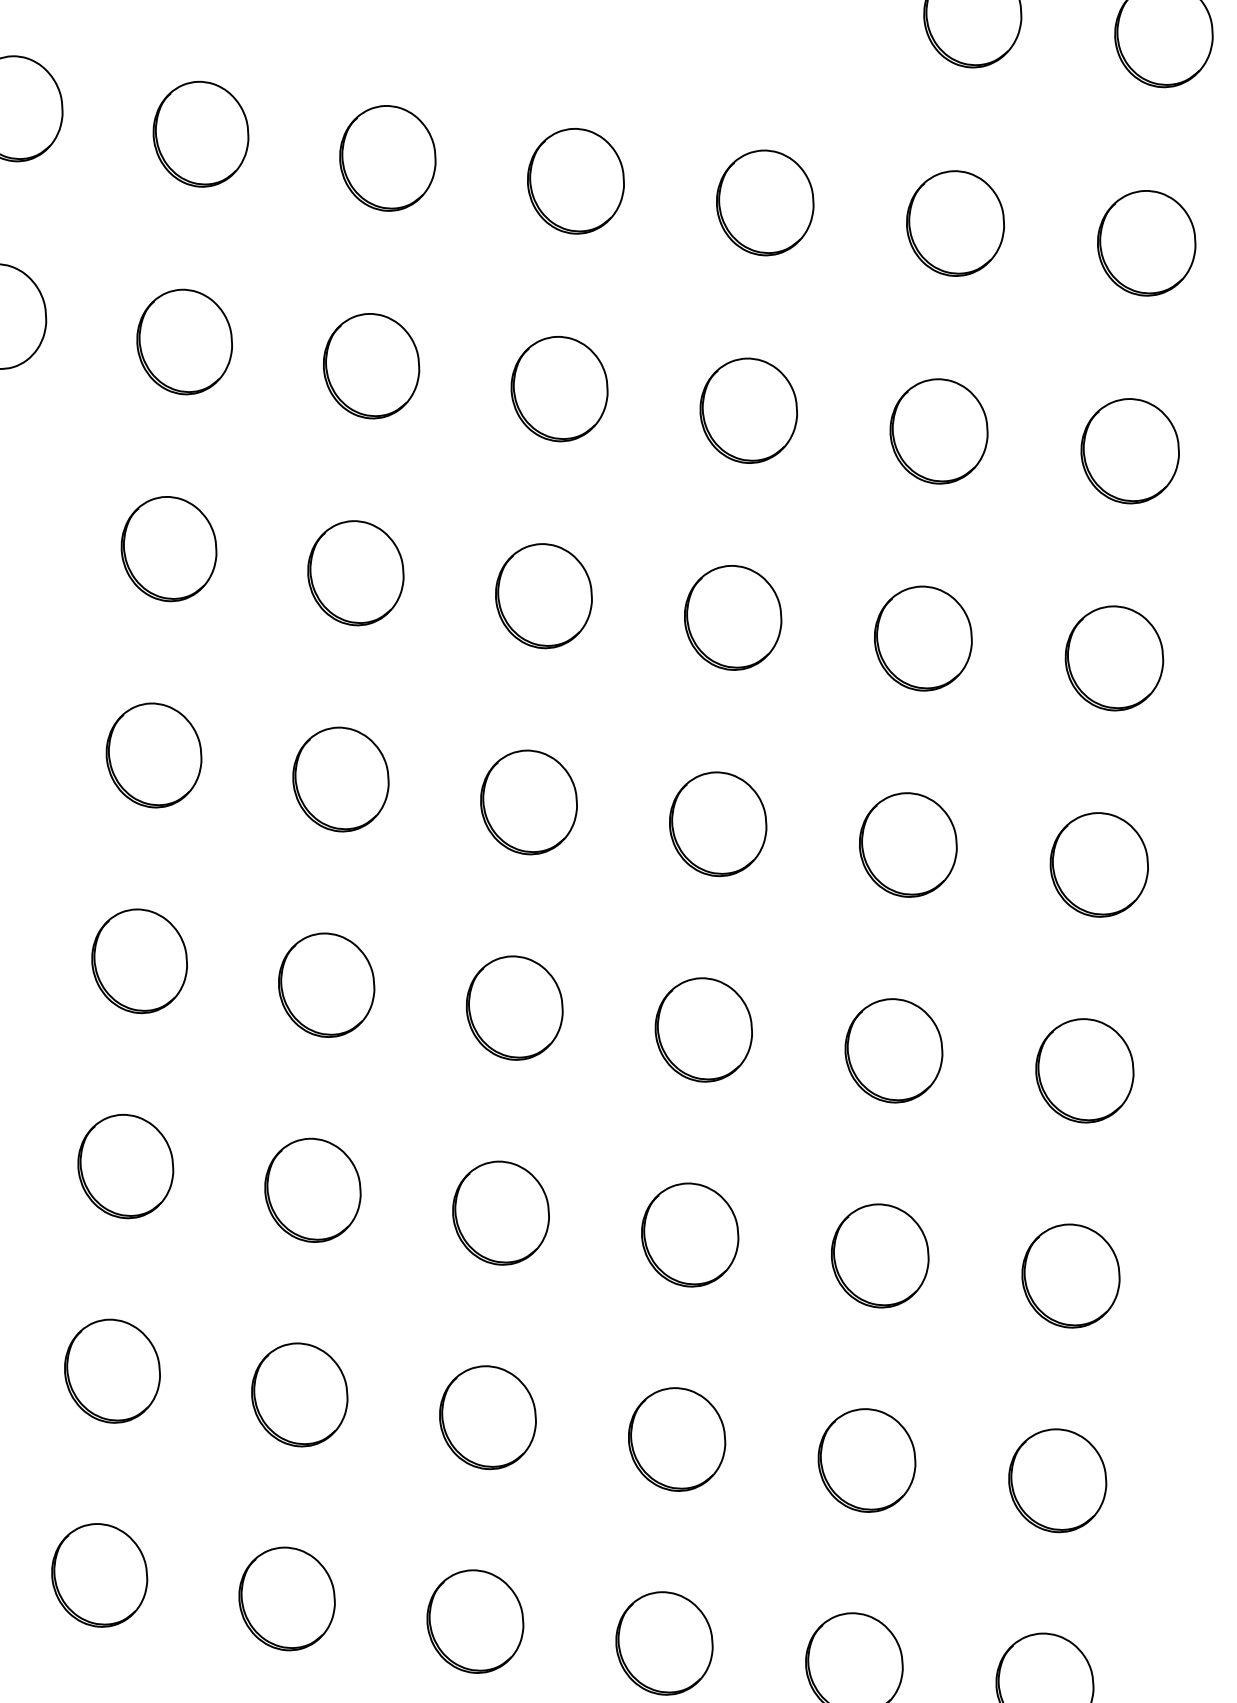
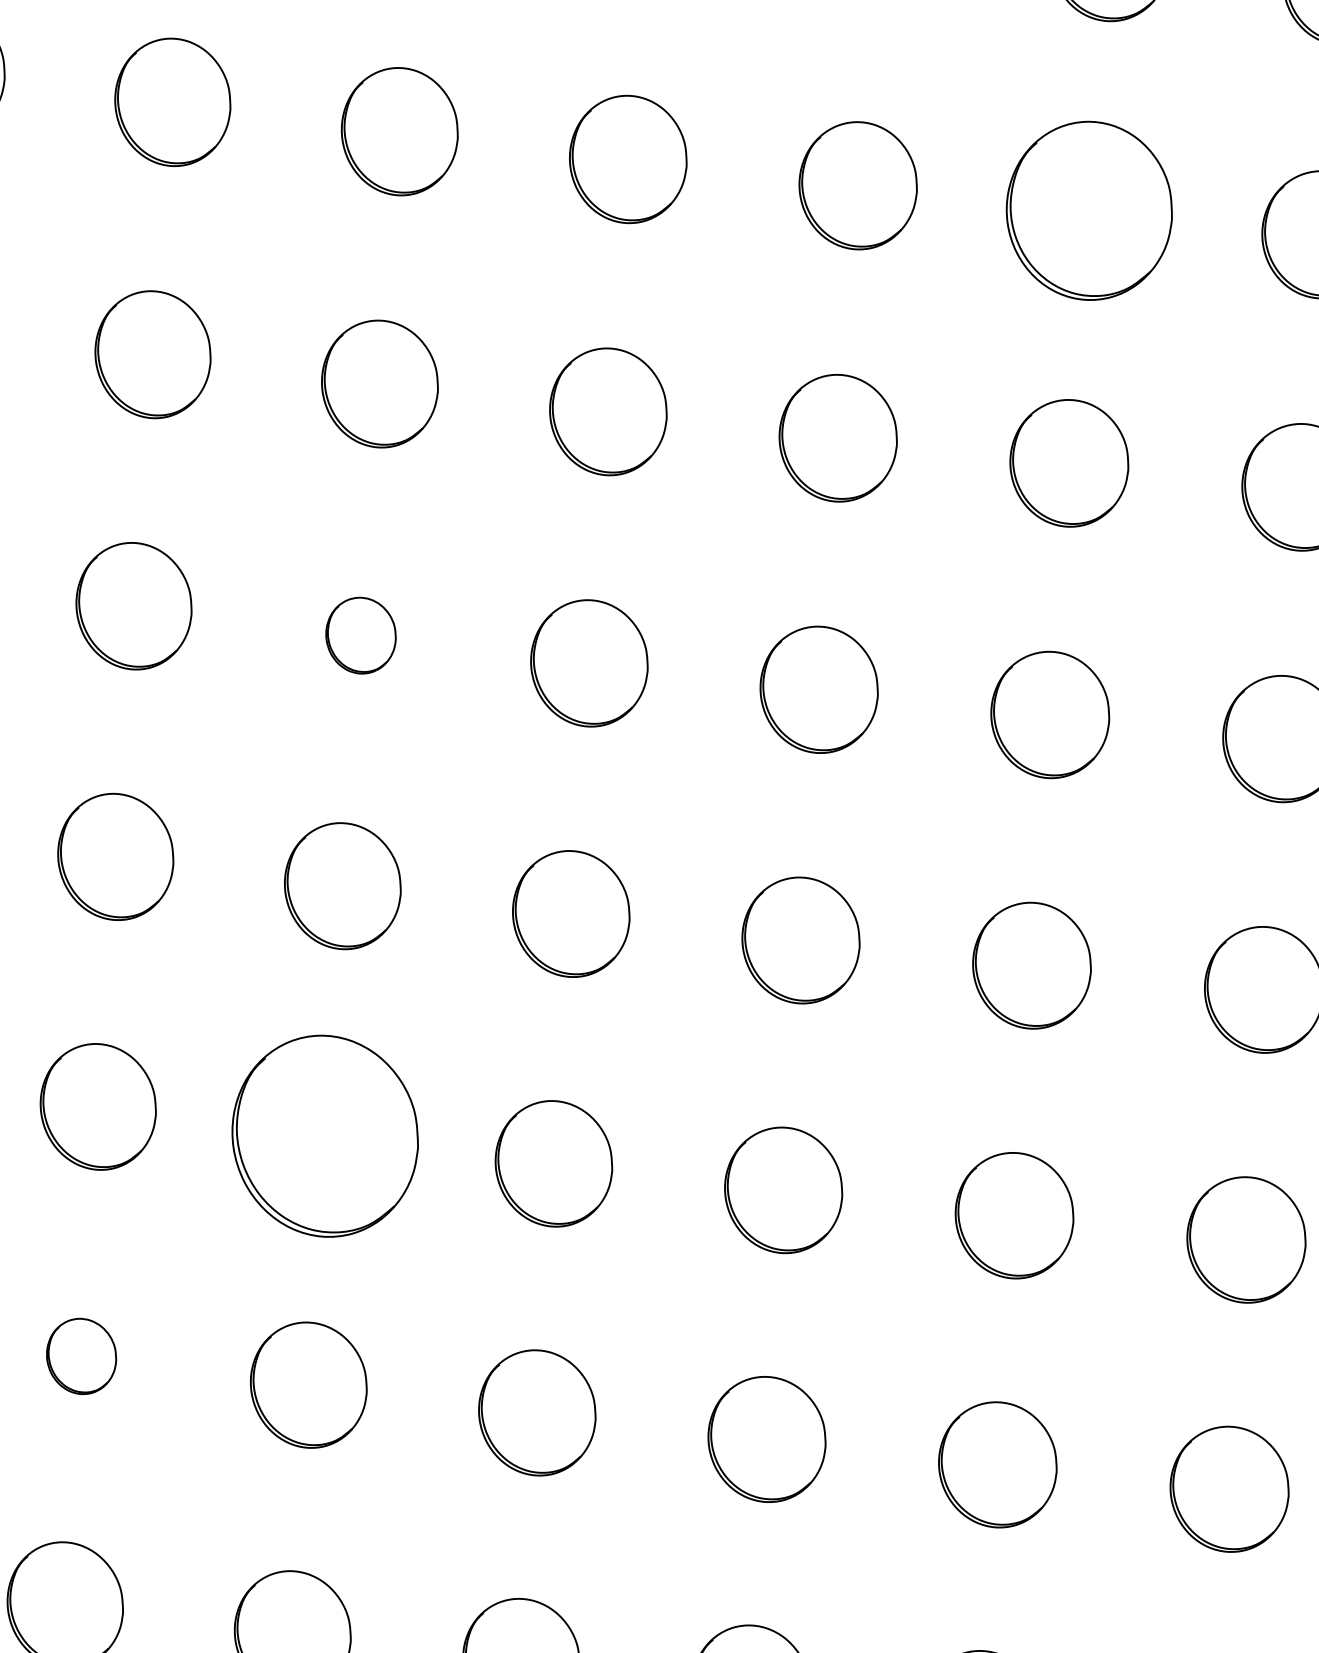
part: (955, 223) -> (1089, 210), size x1.4
part: (355, 573) -> (360, 635), size x0.6
part: (326, 984) -> (325, 1135), size x1.6
part: (125, 1166) -> (81, 1356), size x0.6

